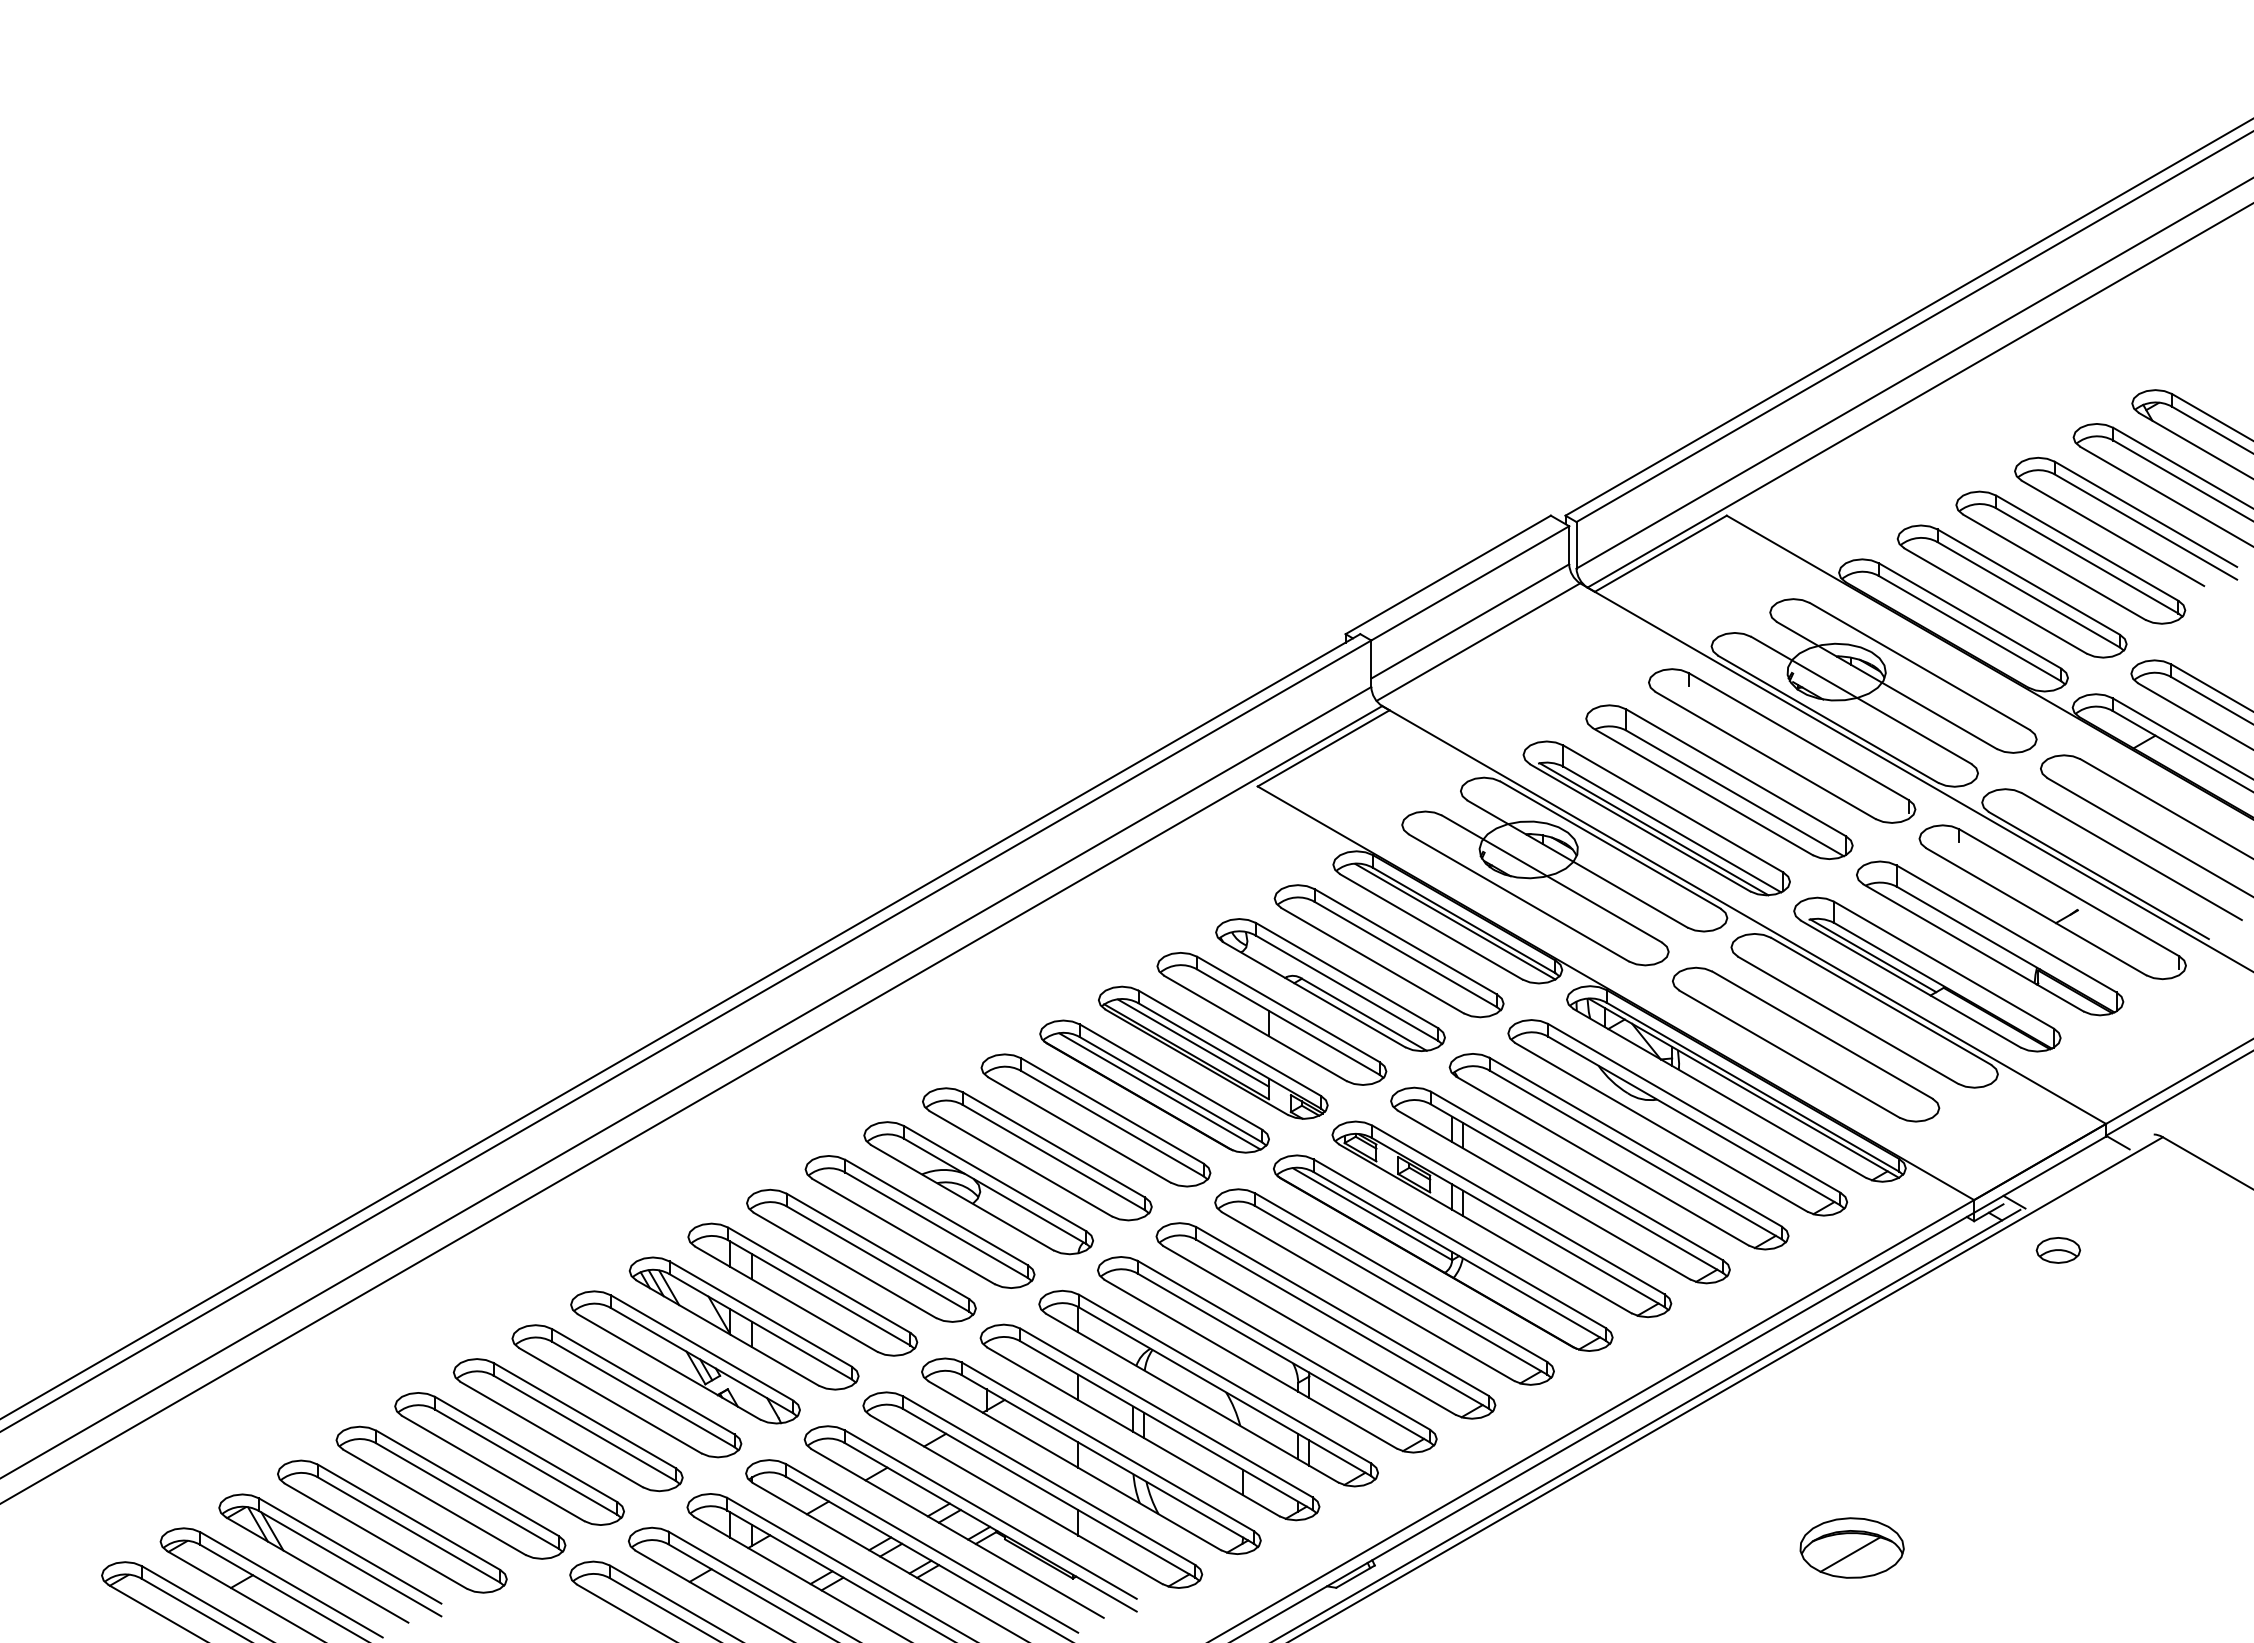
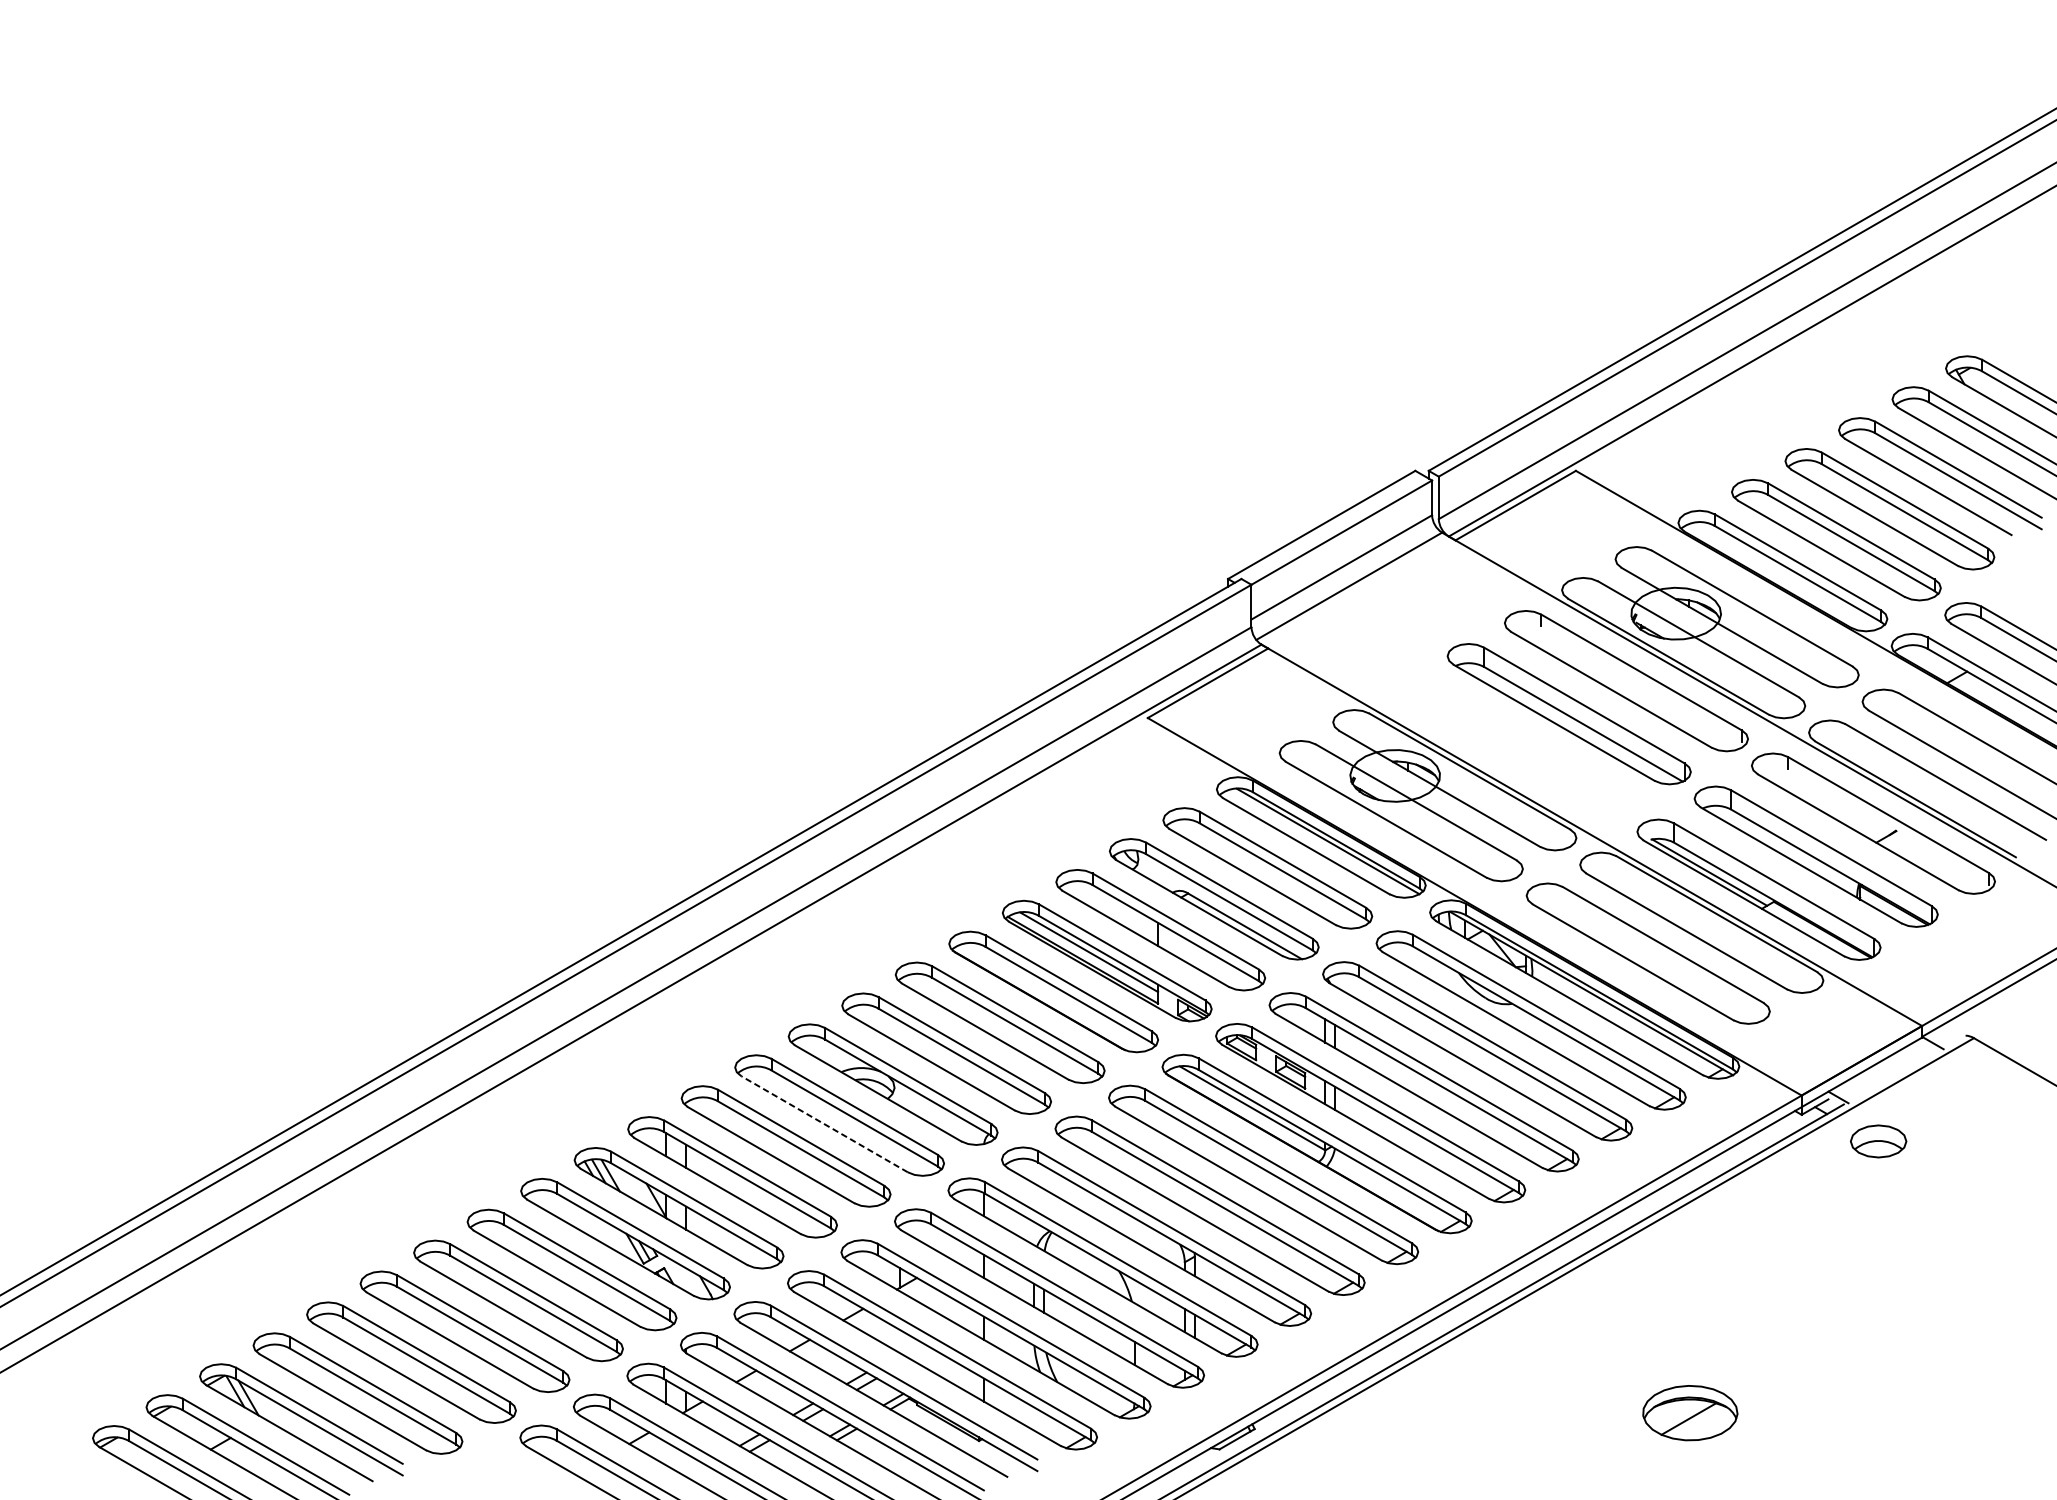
part: (1656, 818) -> (1511, 747), removed
line: (1159, 1091) -> (1058, 996), removed
line: (903, 1231) -> (824, 1124), solid -> dashed
part: (2058, 1250) -> (1878, 1141), size x1.4

